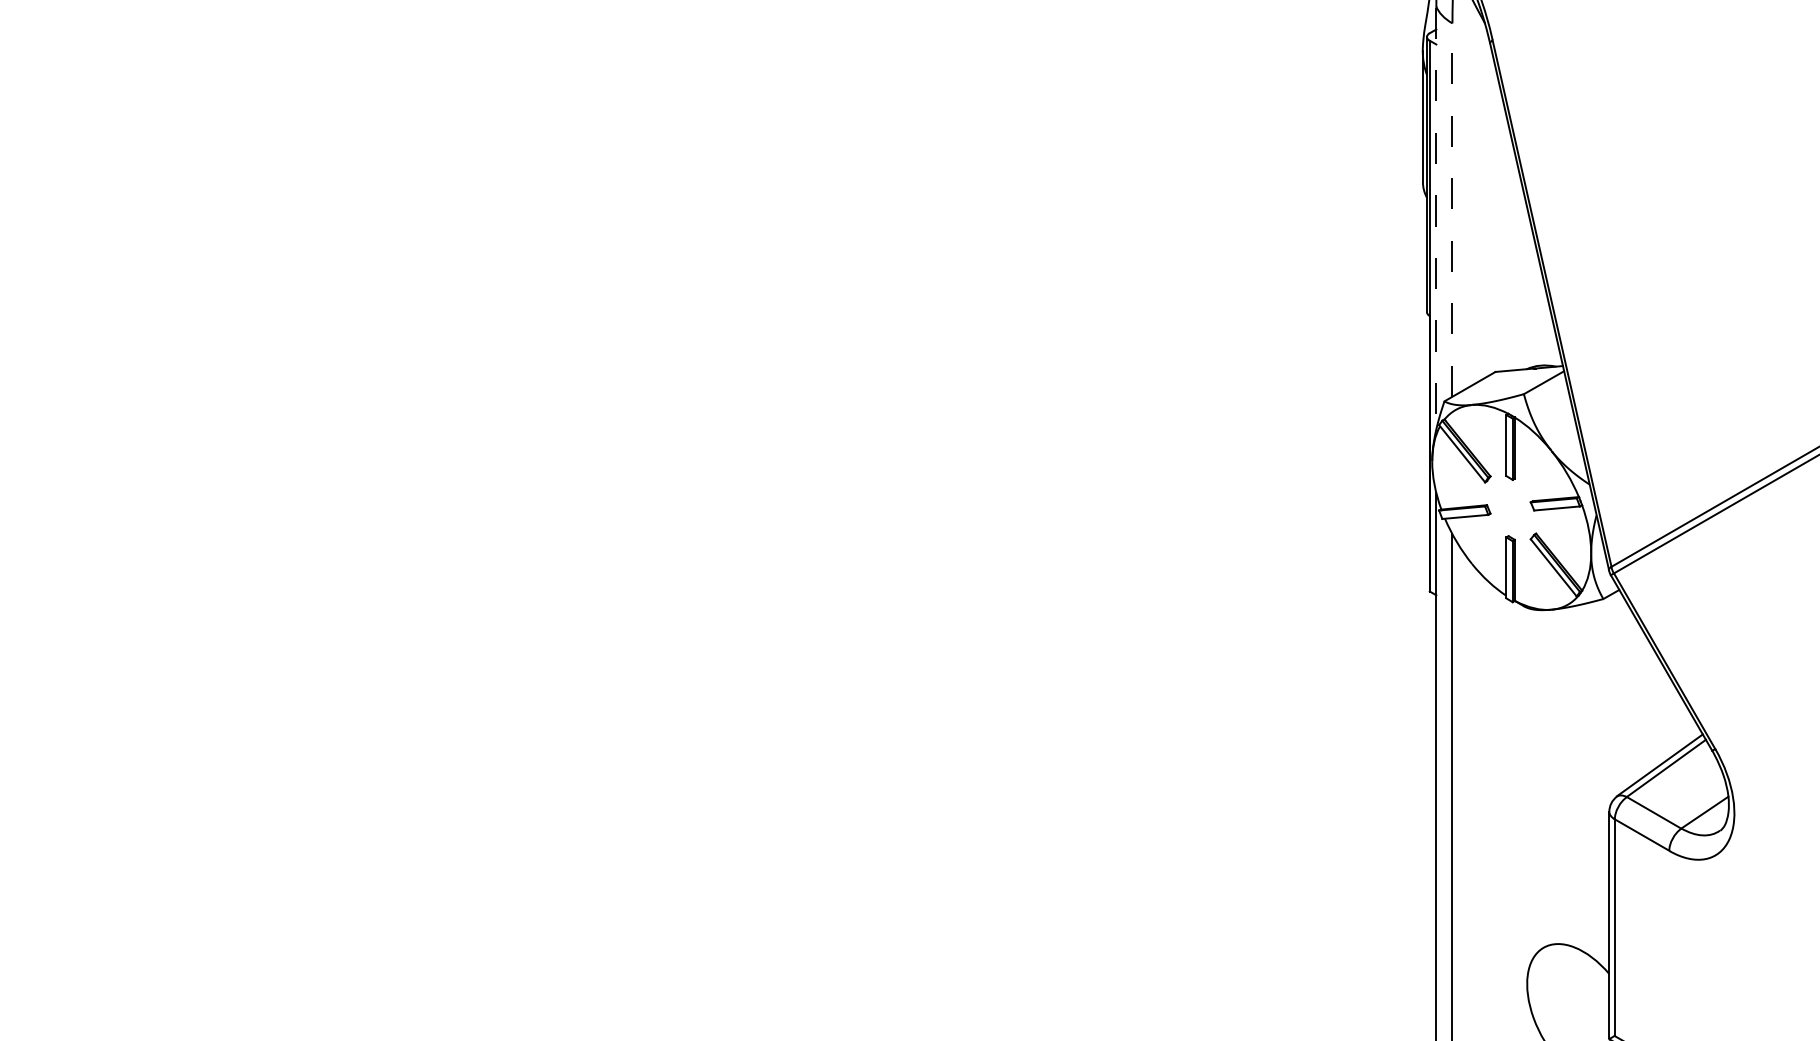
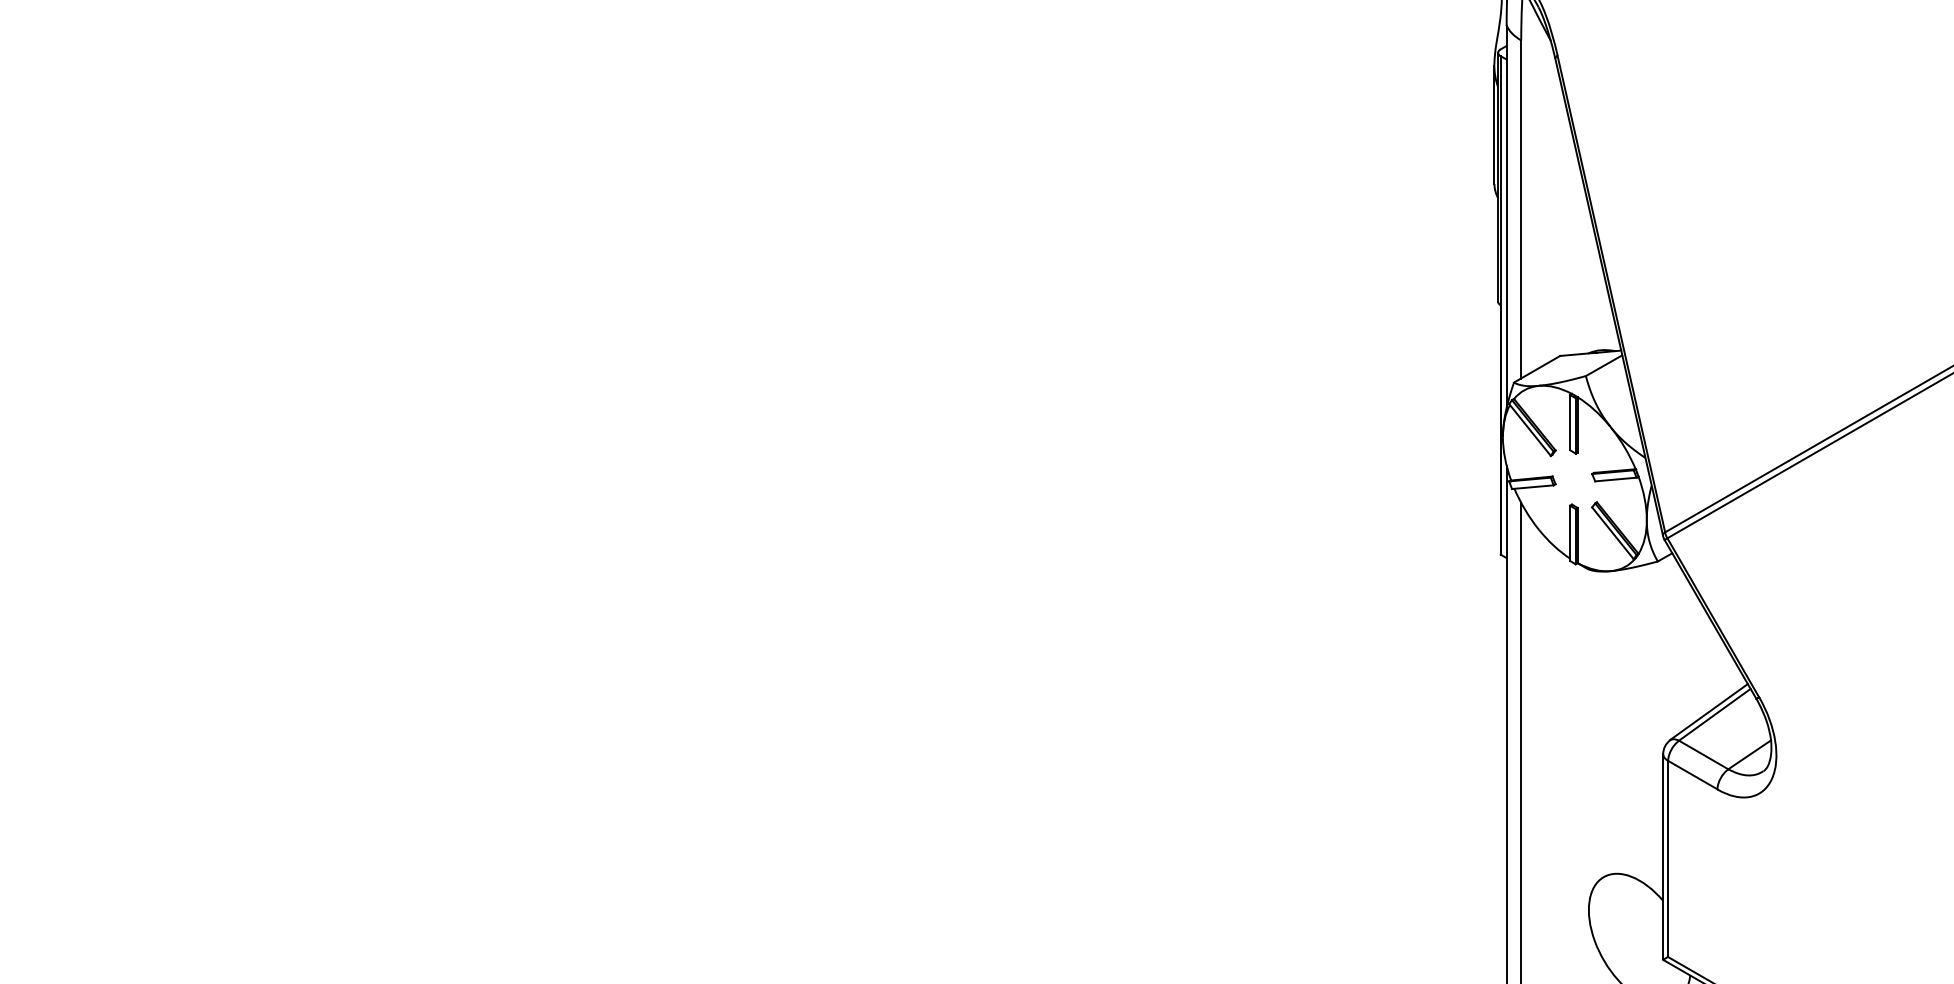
line: (1452, 209) -> (1521, 208), dashed -> solid
line: (1436, 217) -> (1506, 216), dashed -> solid

